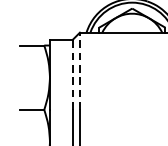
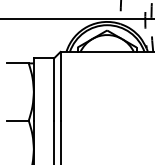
line: (79, 70) -> (60, 85), dashed -> solid
line: (73, 73) -> (54, 88), dashed -> solid

